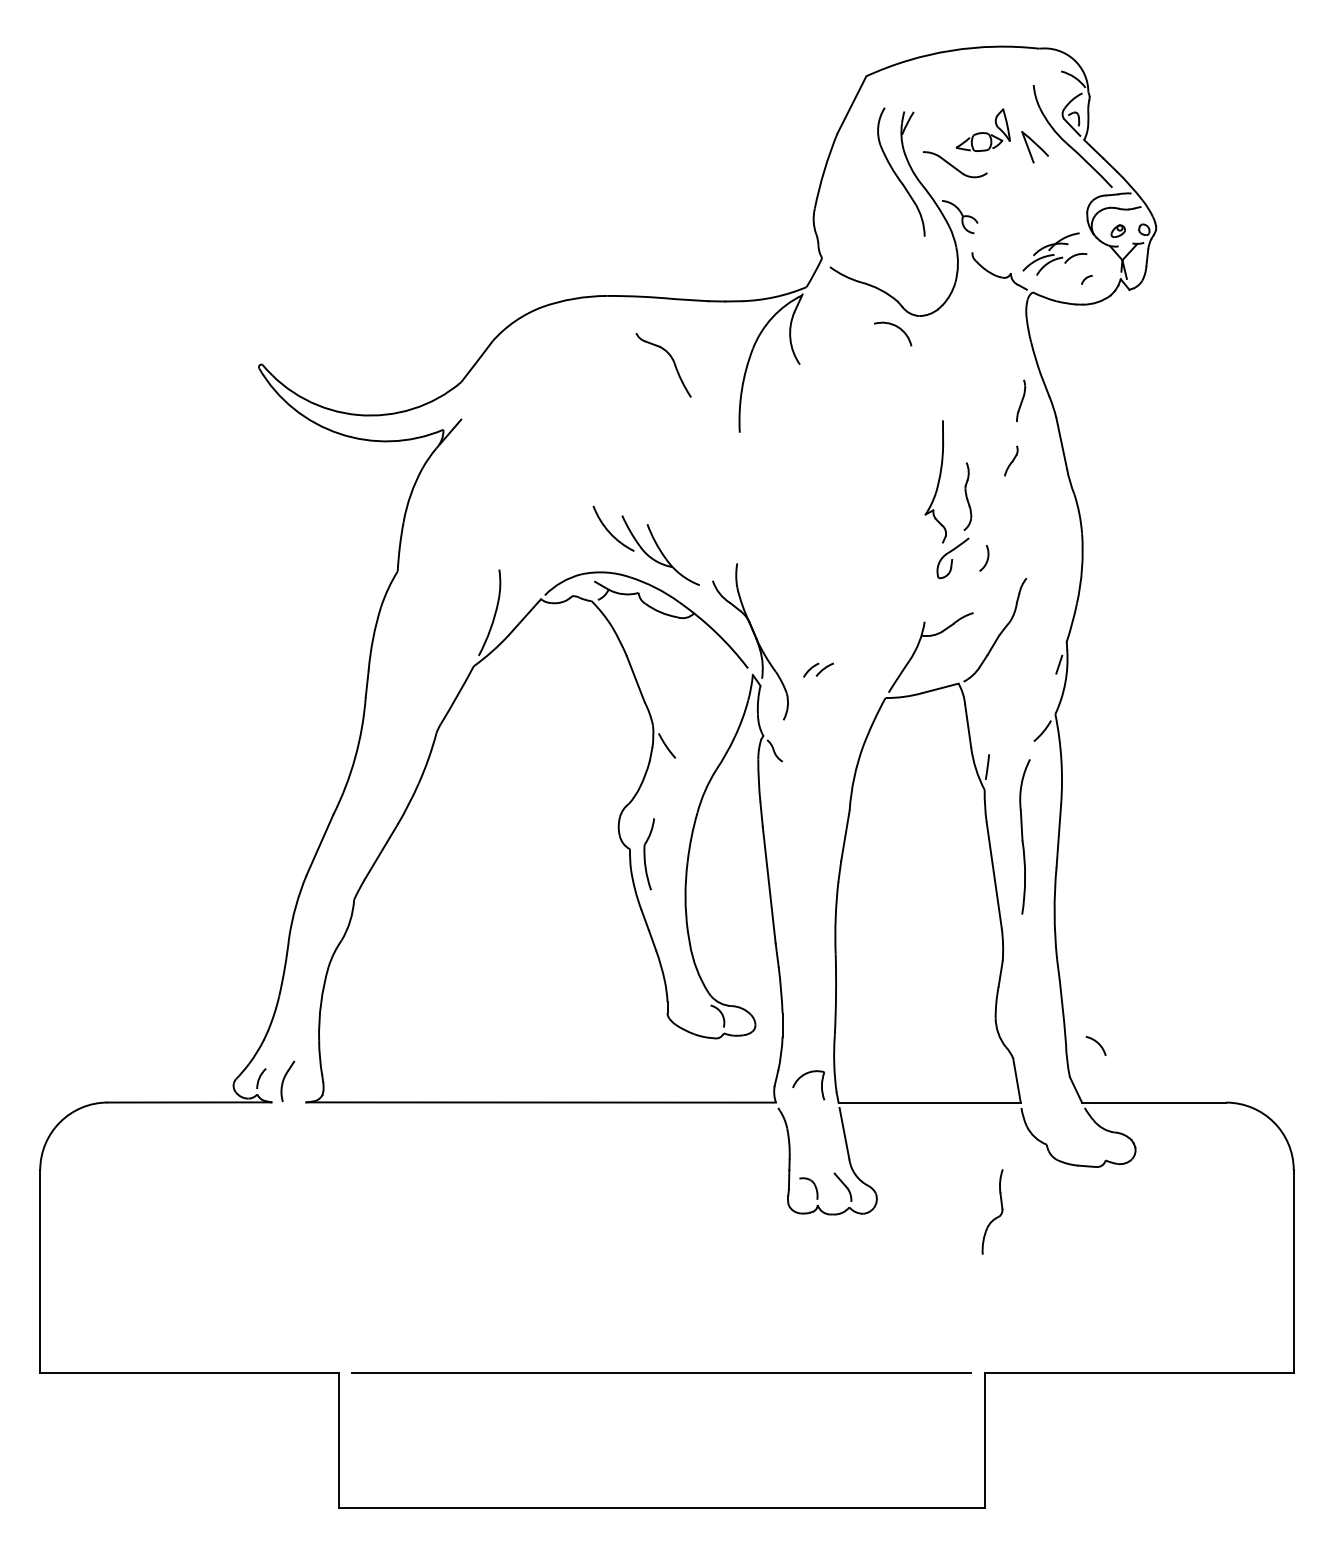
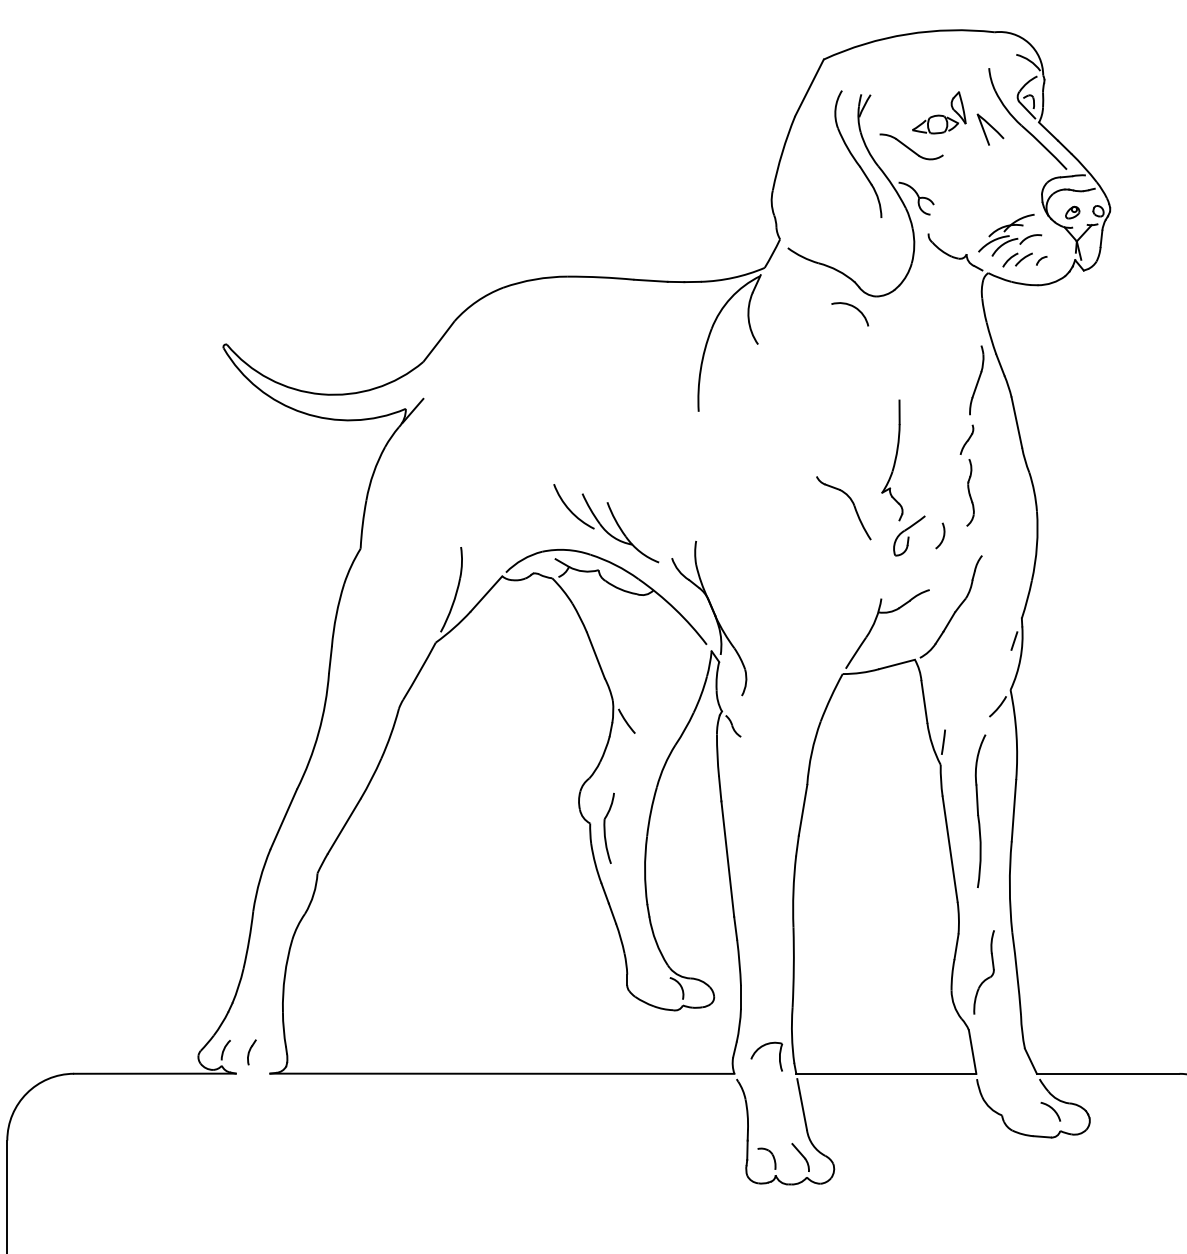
part: (672, 361) -> (852, 504), moved
part: (1020, 400) -> (976, 379), size x1.67
part: (967, 496) -> (970, 492), moved
part: (818, 669) -> (1017, 259), moved
arc: (1097, 1043) -> (1052, 1109), moved
part: (287, 1080) -> (251, 1052), size x0.62
part: (996, 1216) -> (987, 976), moved

